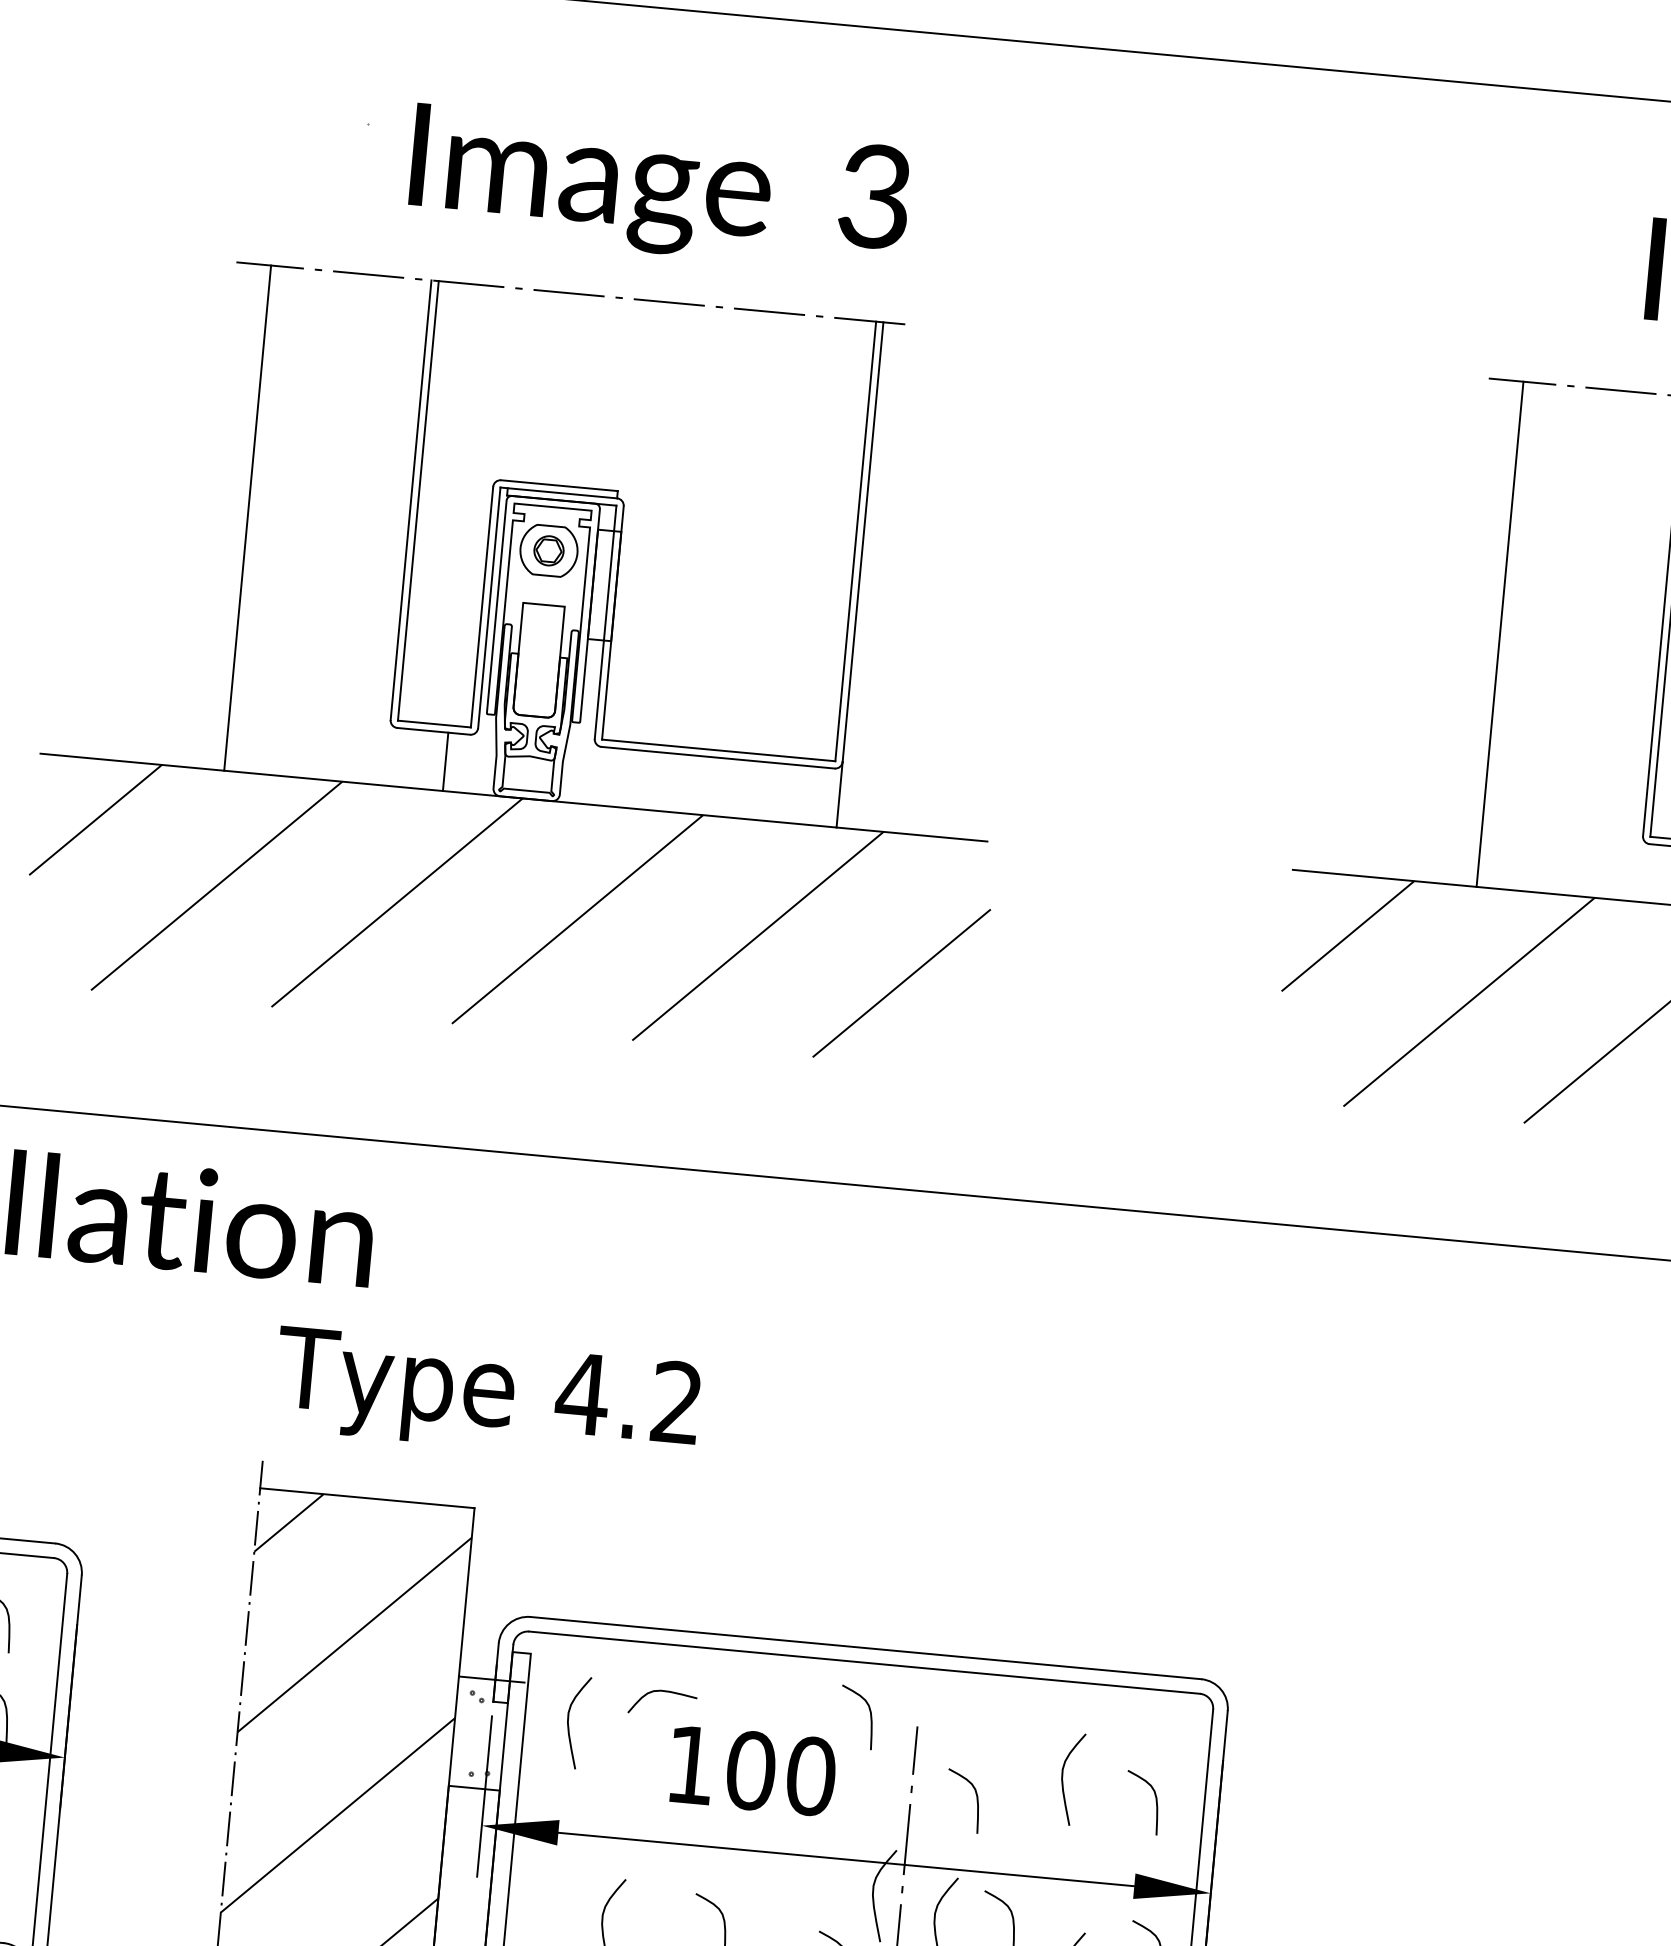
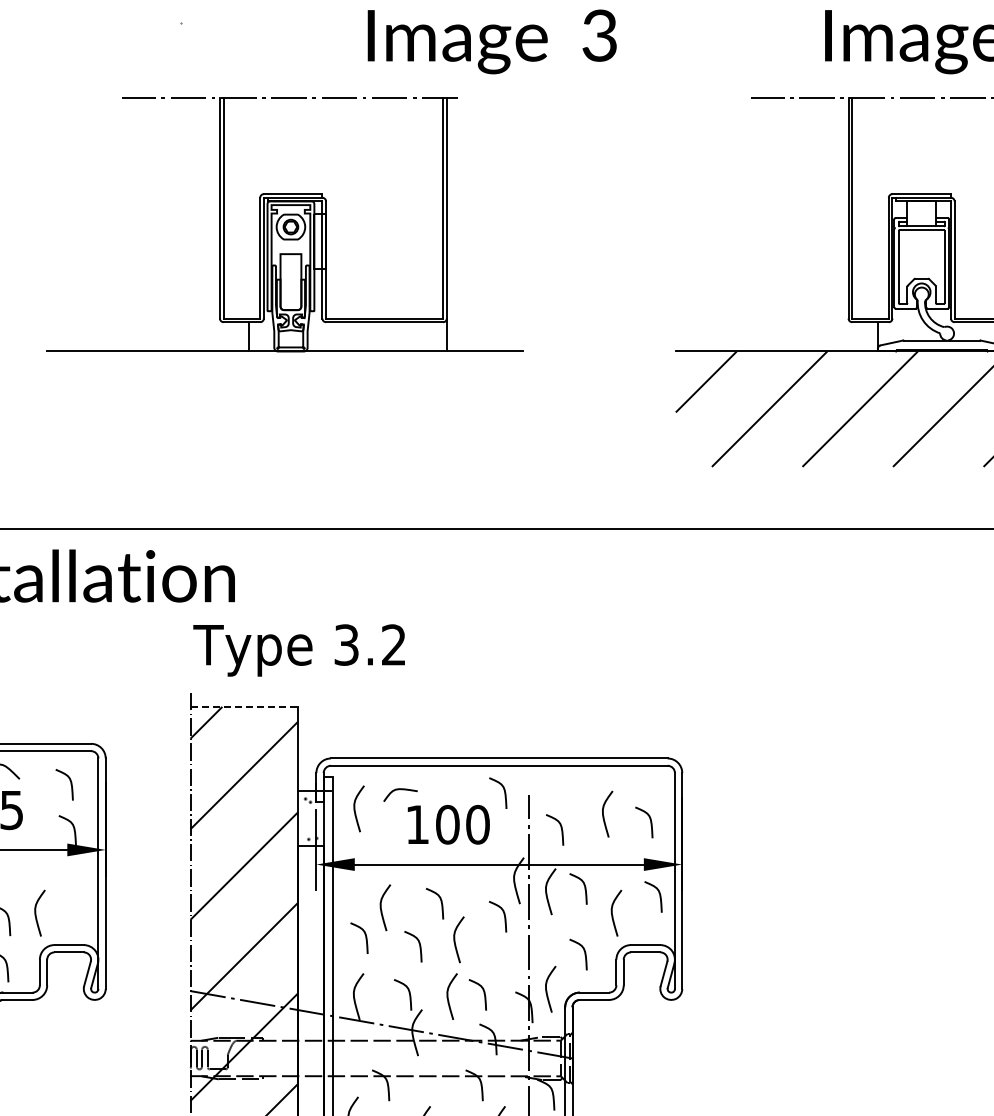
text: (658, 188) -> (491, 41), moved
line: (247, 517) -> (139, 224), removed
line: (1500, 633) -> (768, 224), removed
hatch: (508, 911) -> (287, 408), removed
text: (582, 1392) -> (346, 644), 4.2 -> 3.2
line: (367, 1497) -> (244, 706), solid -> dashed

